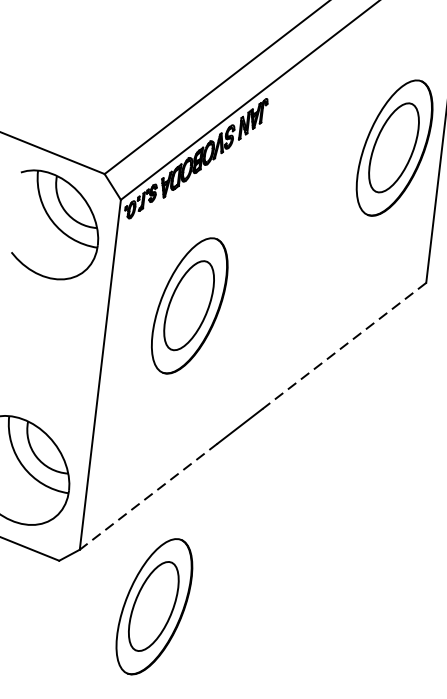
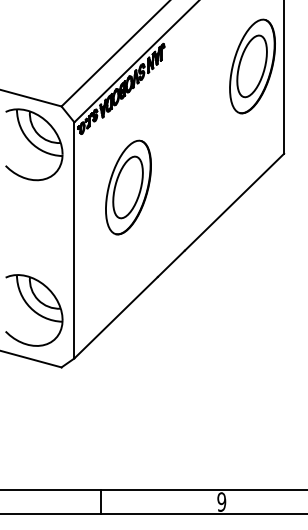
line: (344, 346) -> (234, 202), dashed -> solid
line: (147, 497) -> (115, 318), dashed -> solid
part: (154, 606) -> (128, 390), removed

